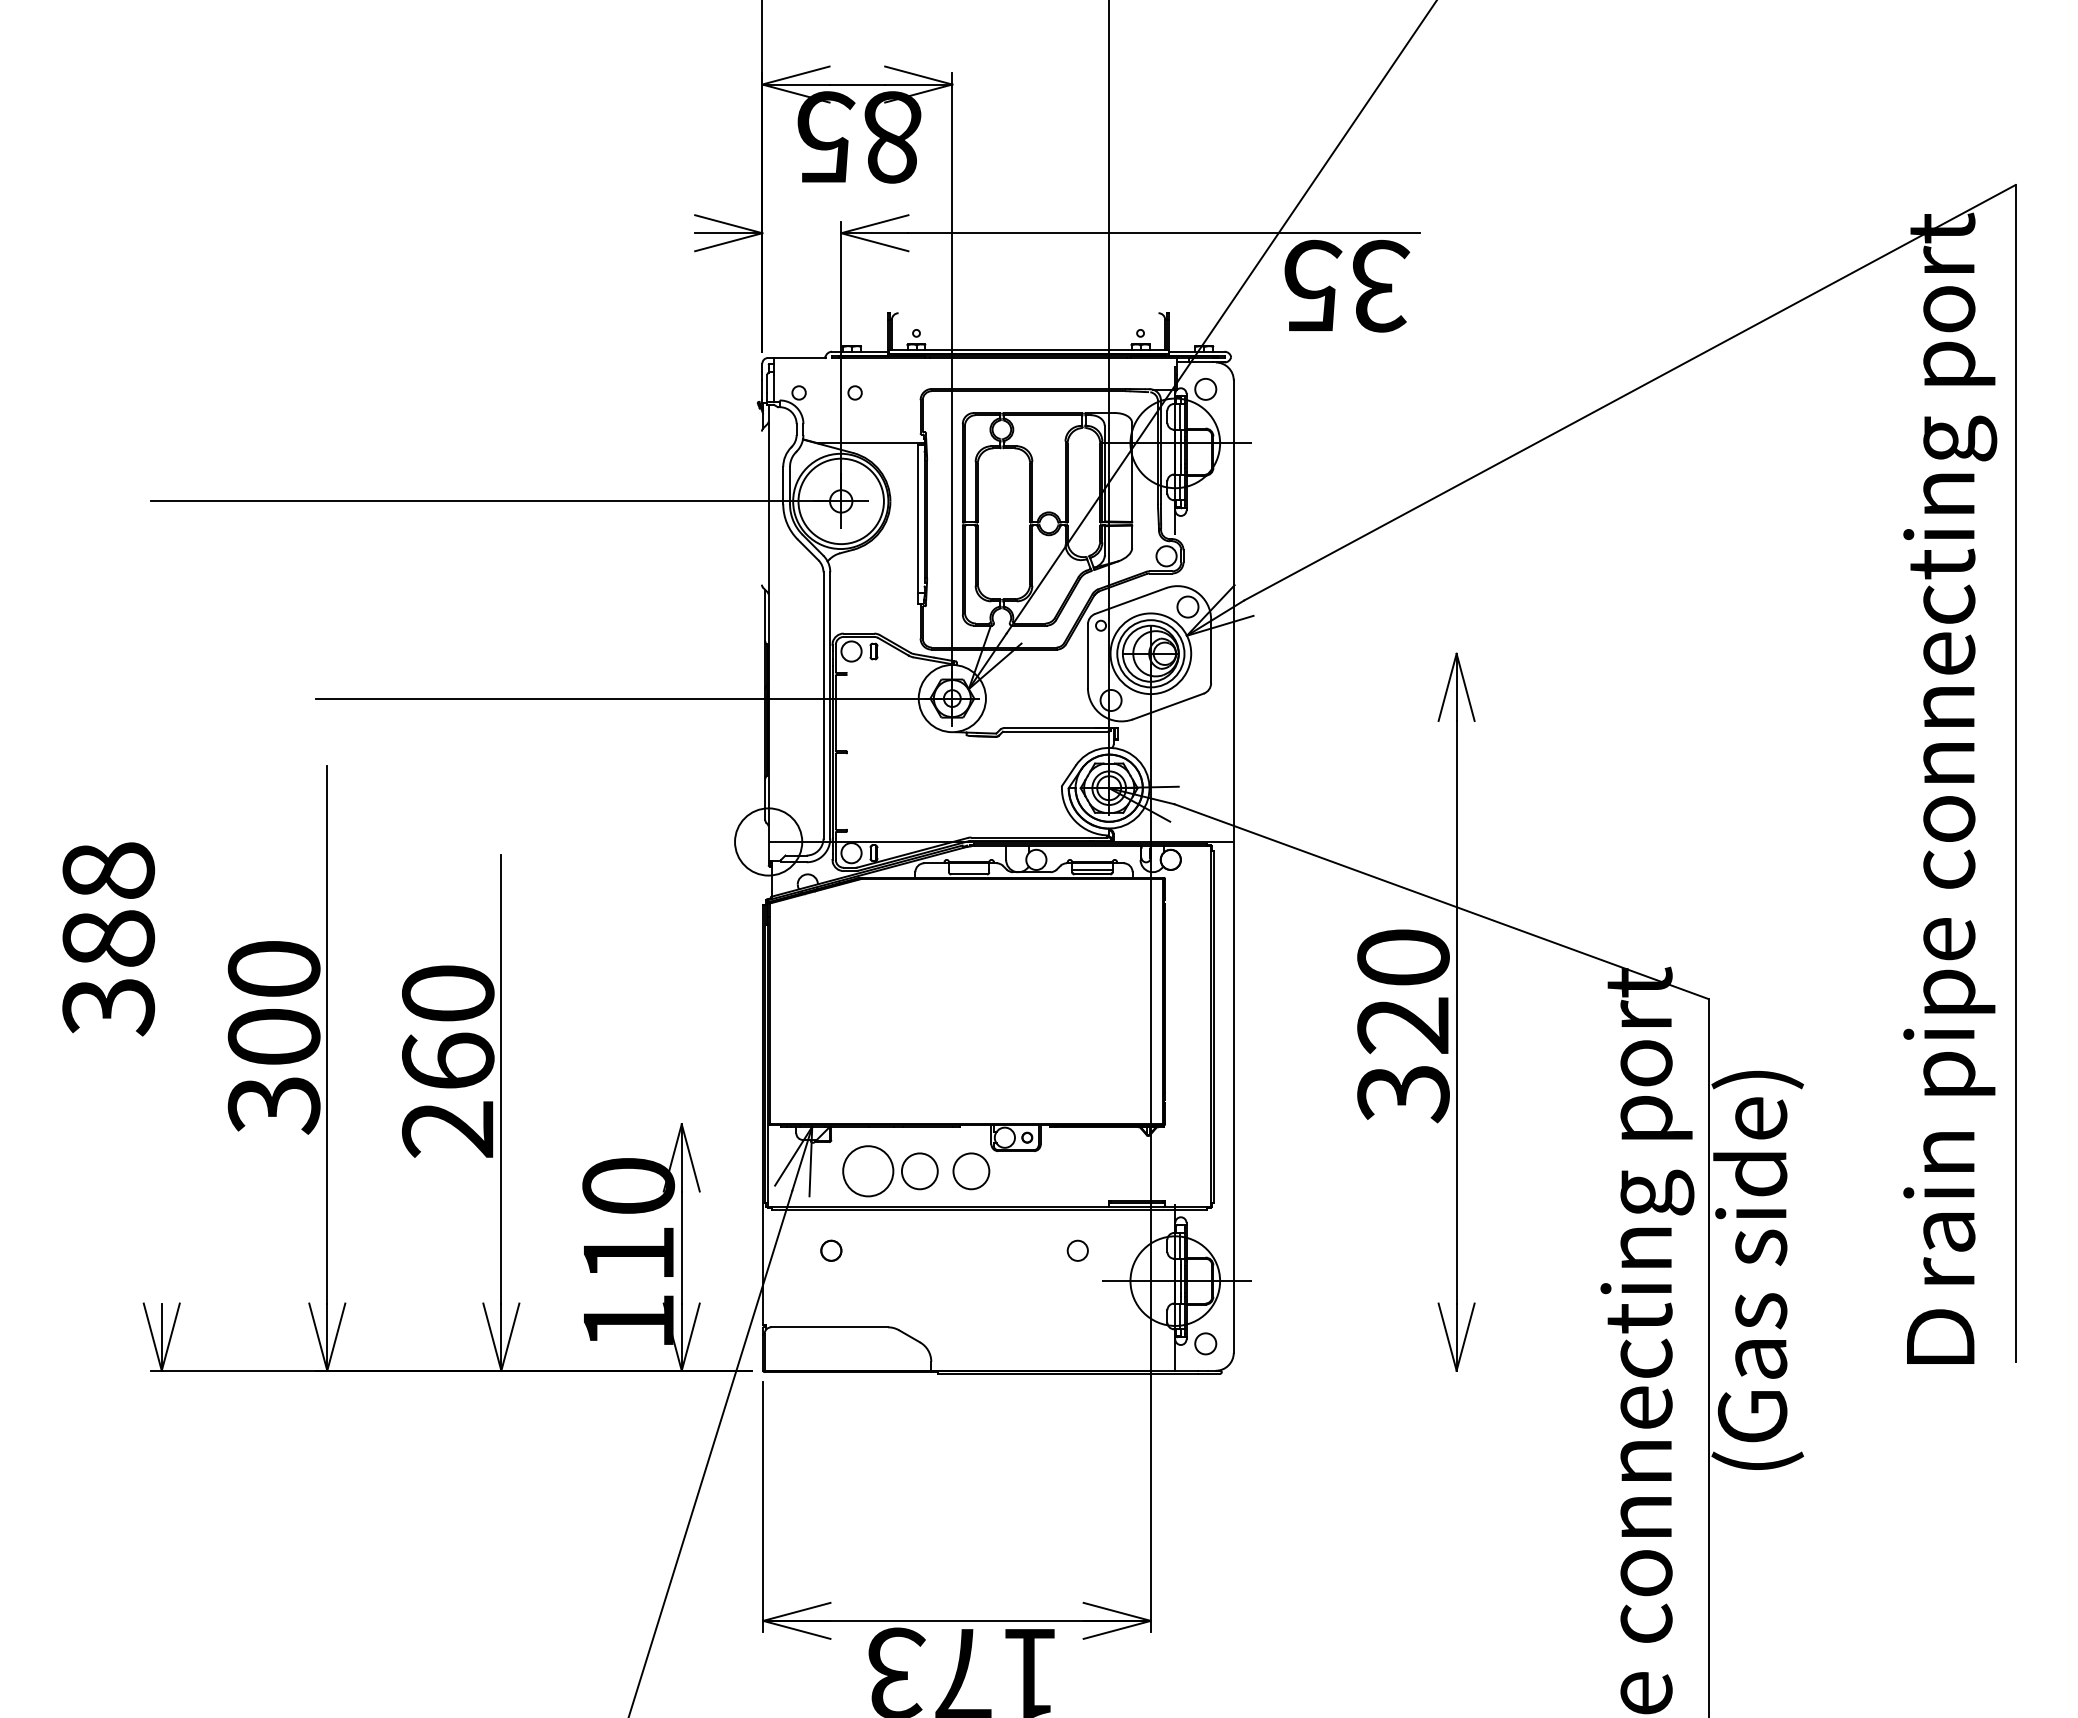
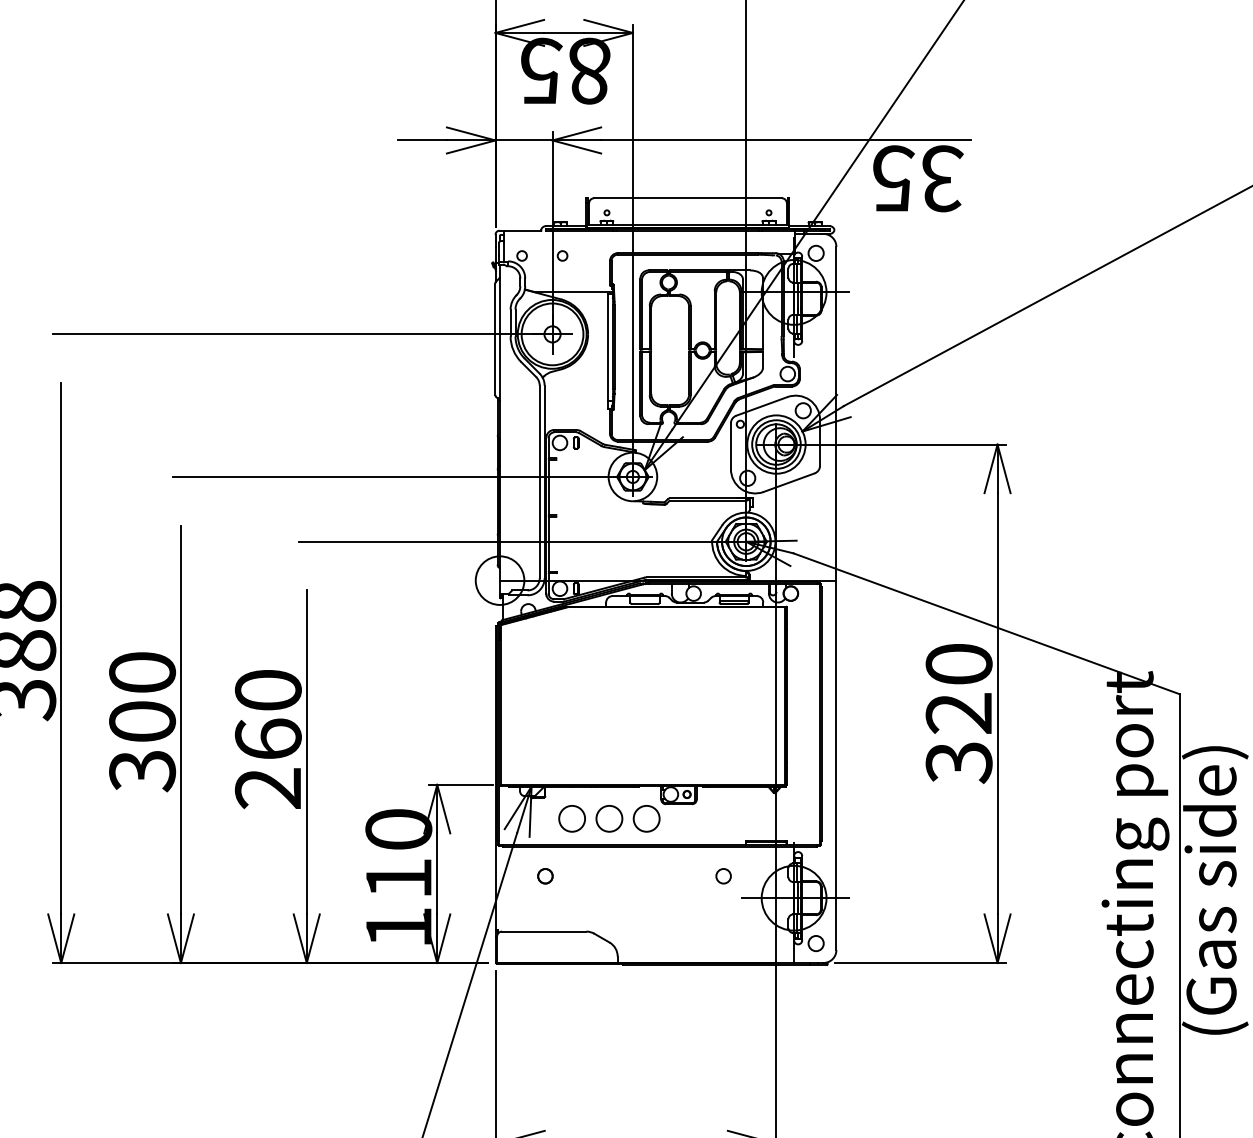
line: (661, 233) -> (422, 140), added
line: (801, 233) -> (523, 140), added
line: (1028, 313) -> (687, 198), added
line: (761, 507) -> (494, 338), added
line: (1314, 653) -> (894, 444), added
line: (794, 788) -> (518, 541), added
line: (161, 935) -> (61, 648), added
line: (714, 1124) -> (460, 784), added
circle: (868, 1171) -> (572, 818), size x0.71
line: (1349, 1370) -> (920, 962), added

